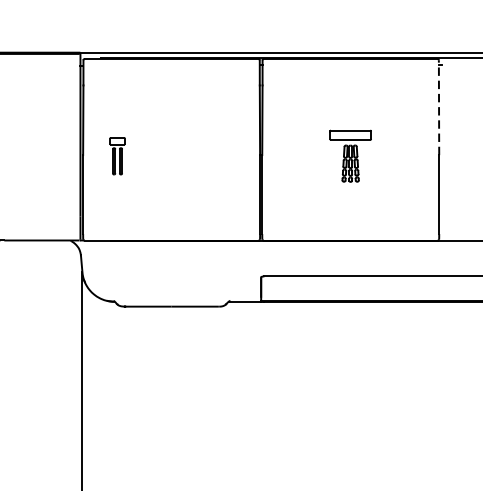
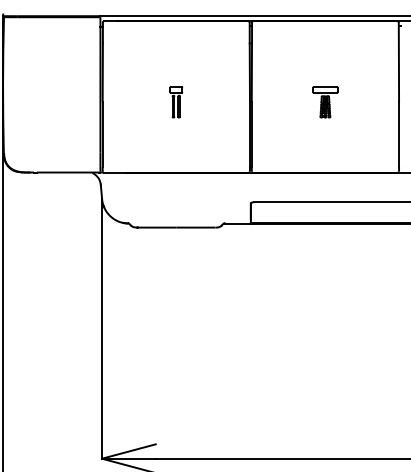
line: (438, 107) -> (398, 61), dashed -> solid
part: (117, 156) -> (176, 102), moved
part: (350, 156) -> (325, 102), size x0.71

